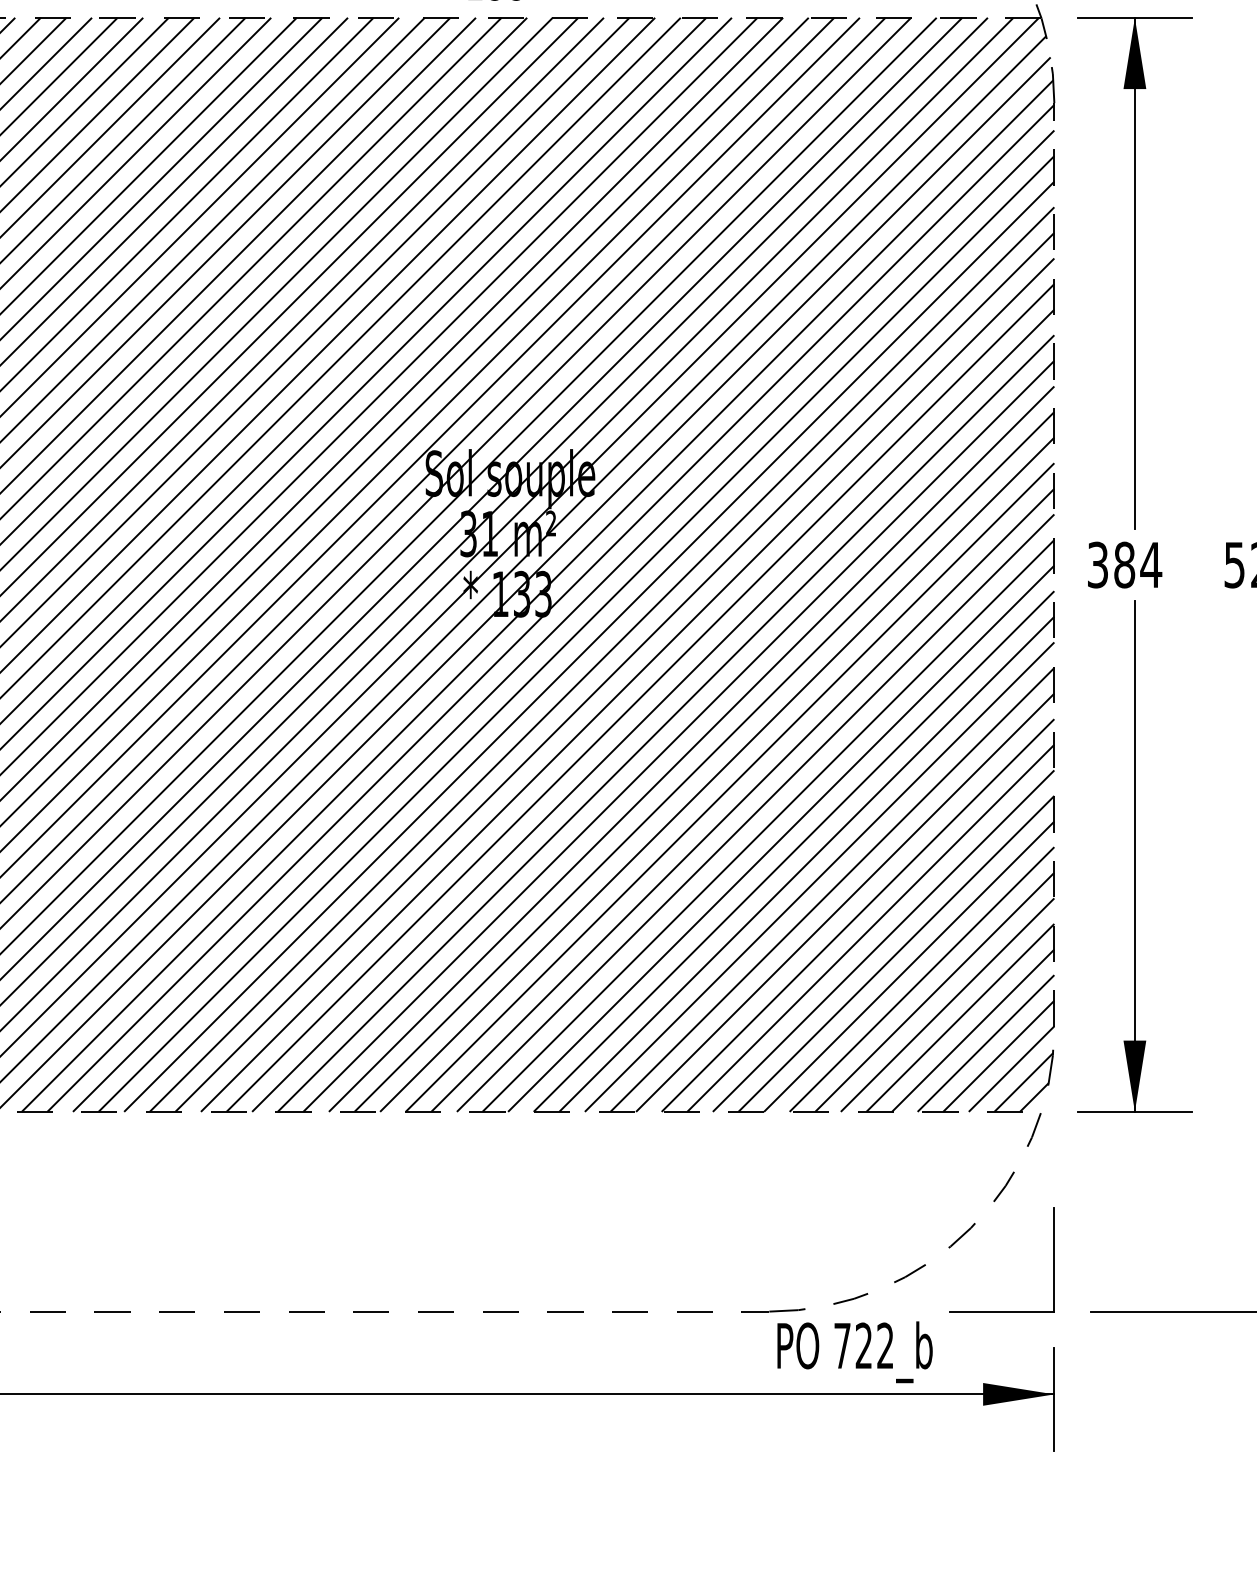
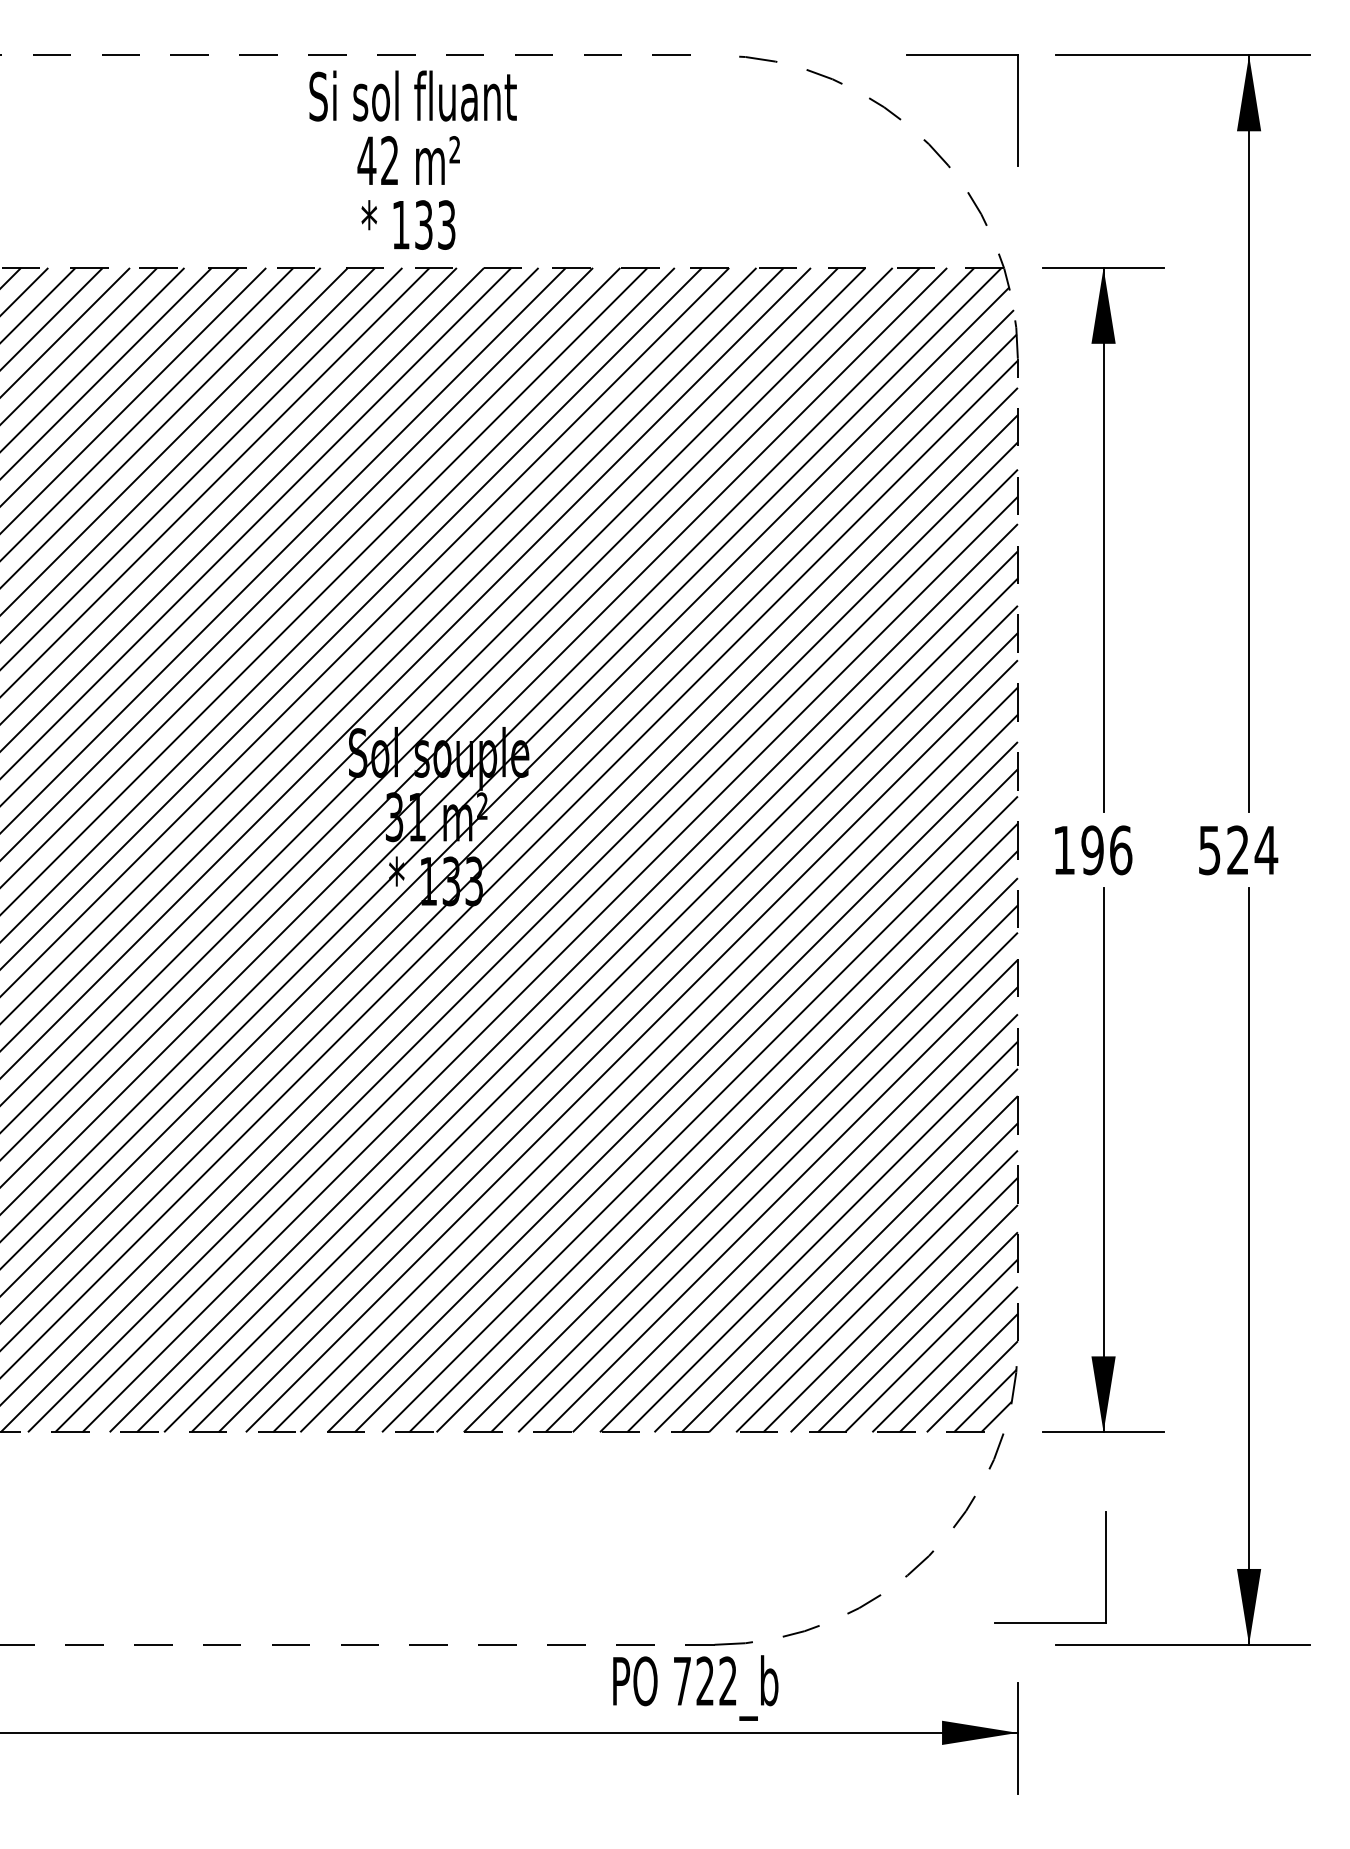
text: (1124, 565) -> (1092, 850), 384 -> 196
part: (1054, 1259) -> (1105, 1567), moved
text: (854, 1351) -> (695, 1687), moved

